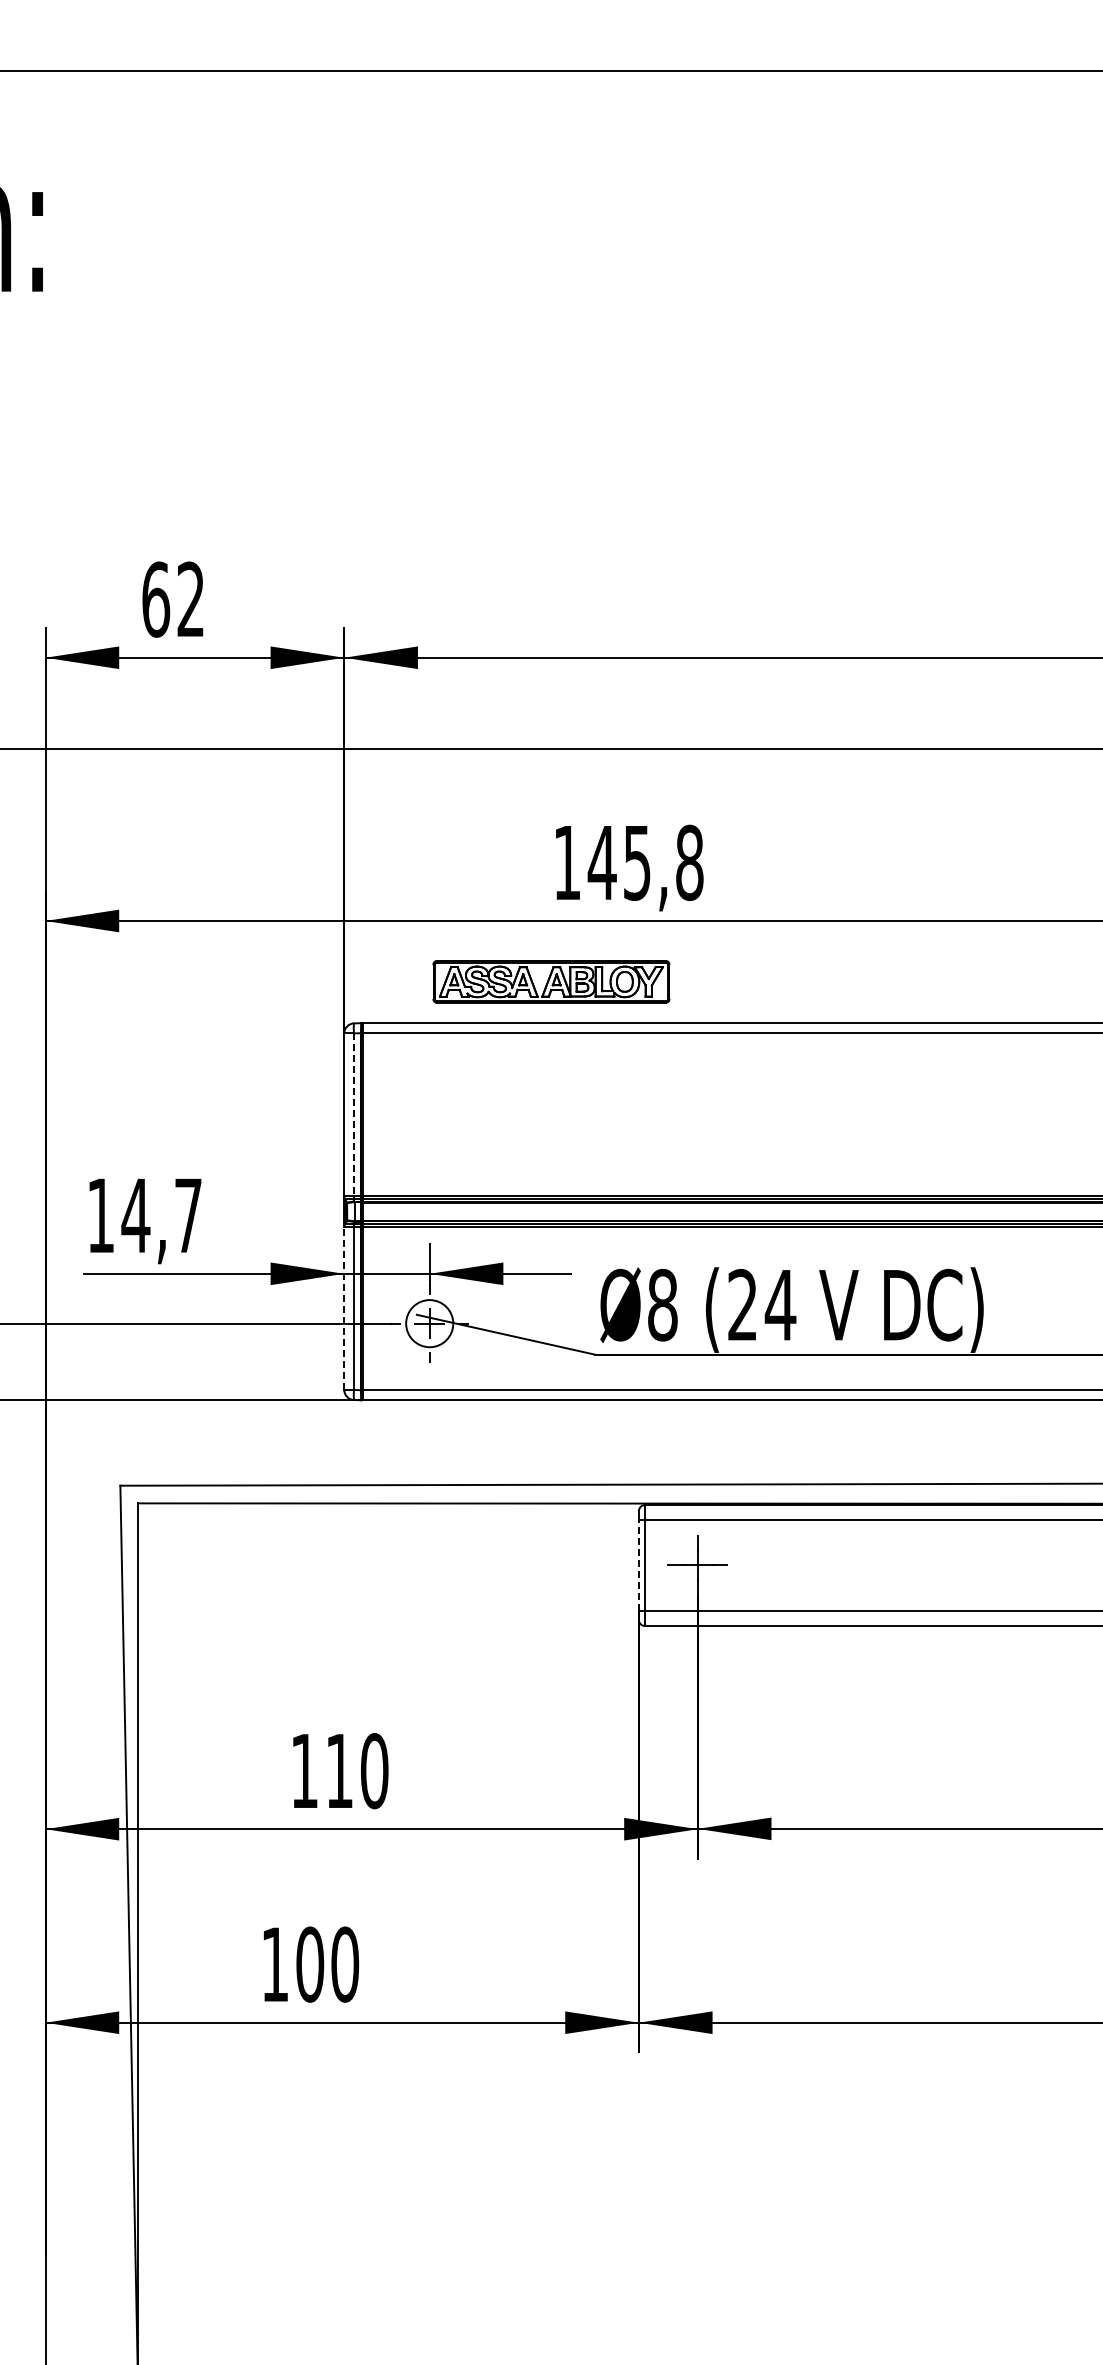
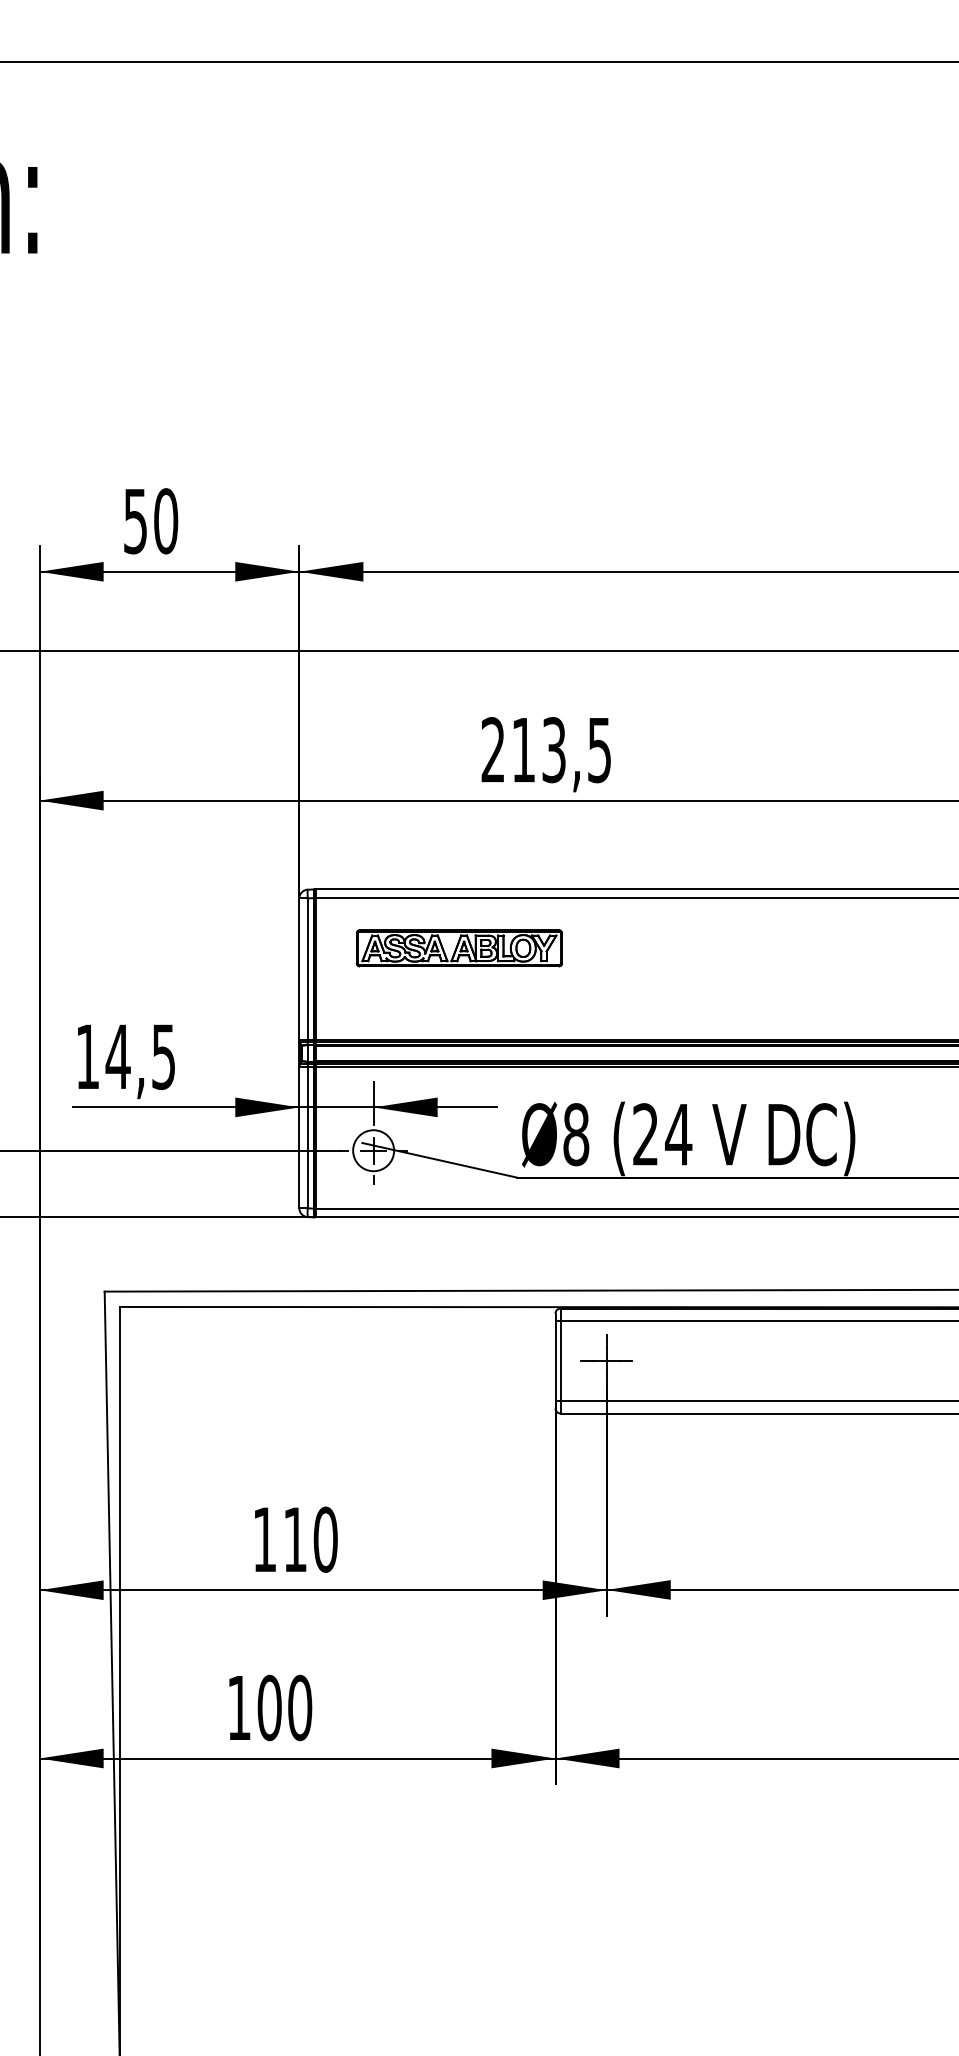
text: (173, 599) -> (150, 521), 62 -> 50
text: (628, 862) -> (546, 749), 145,8 -> 213,5
part: (551, 981) -> (459, 948), moved
line: (353, 1115) -> (307, 969), dashed -> solid
text: (188, 1215) -> (163, 1056), 14,7 -> 14,5
line: (344, 1308) -> (299, 1137), dashed -> solid
line: (638, 1565) -> (555, 1360), dashed -> solid

